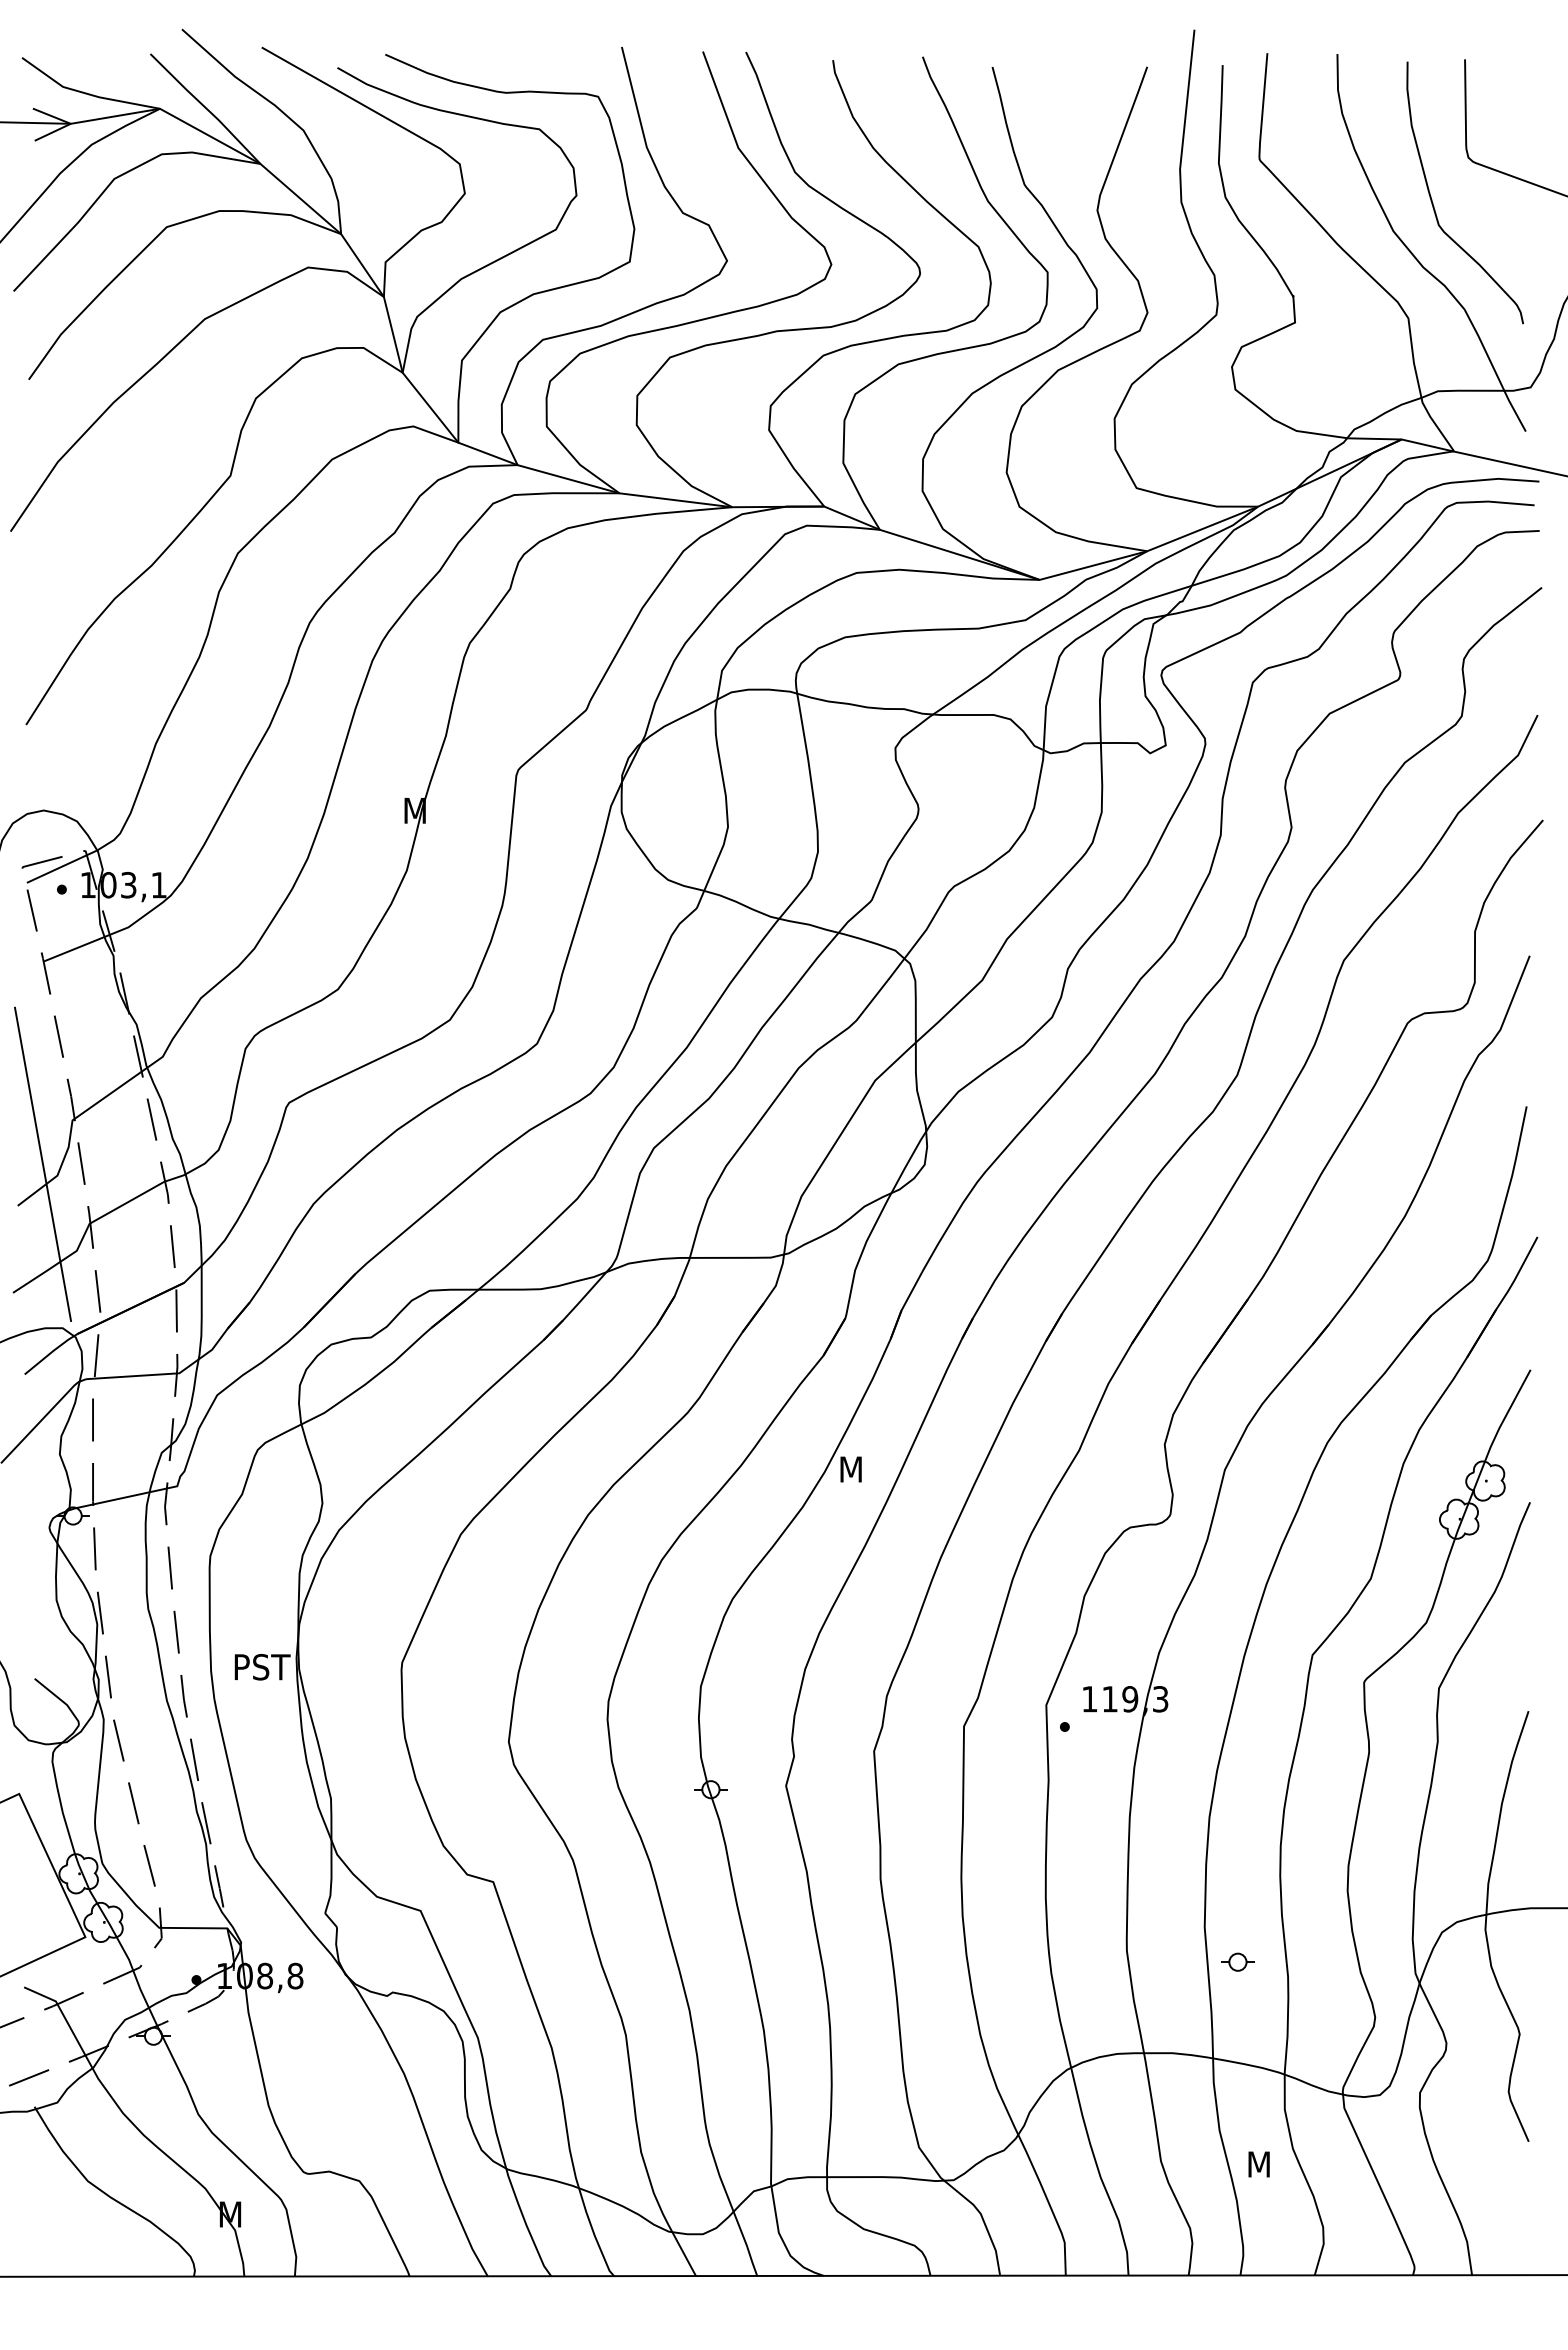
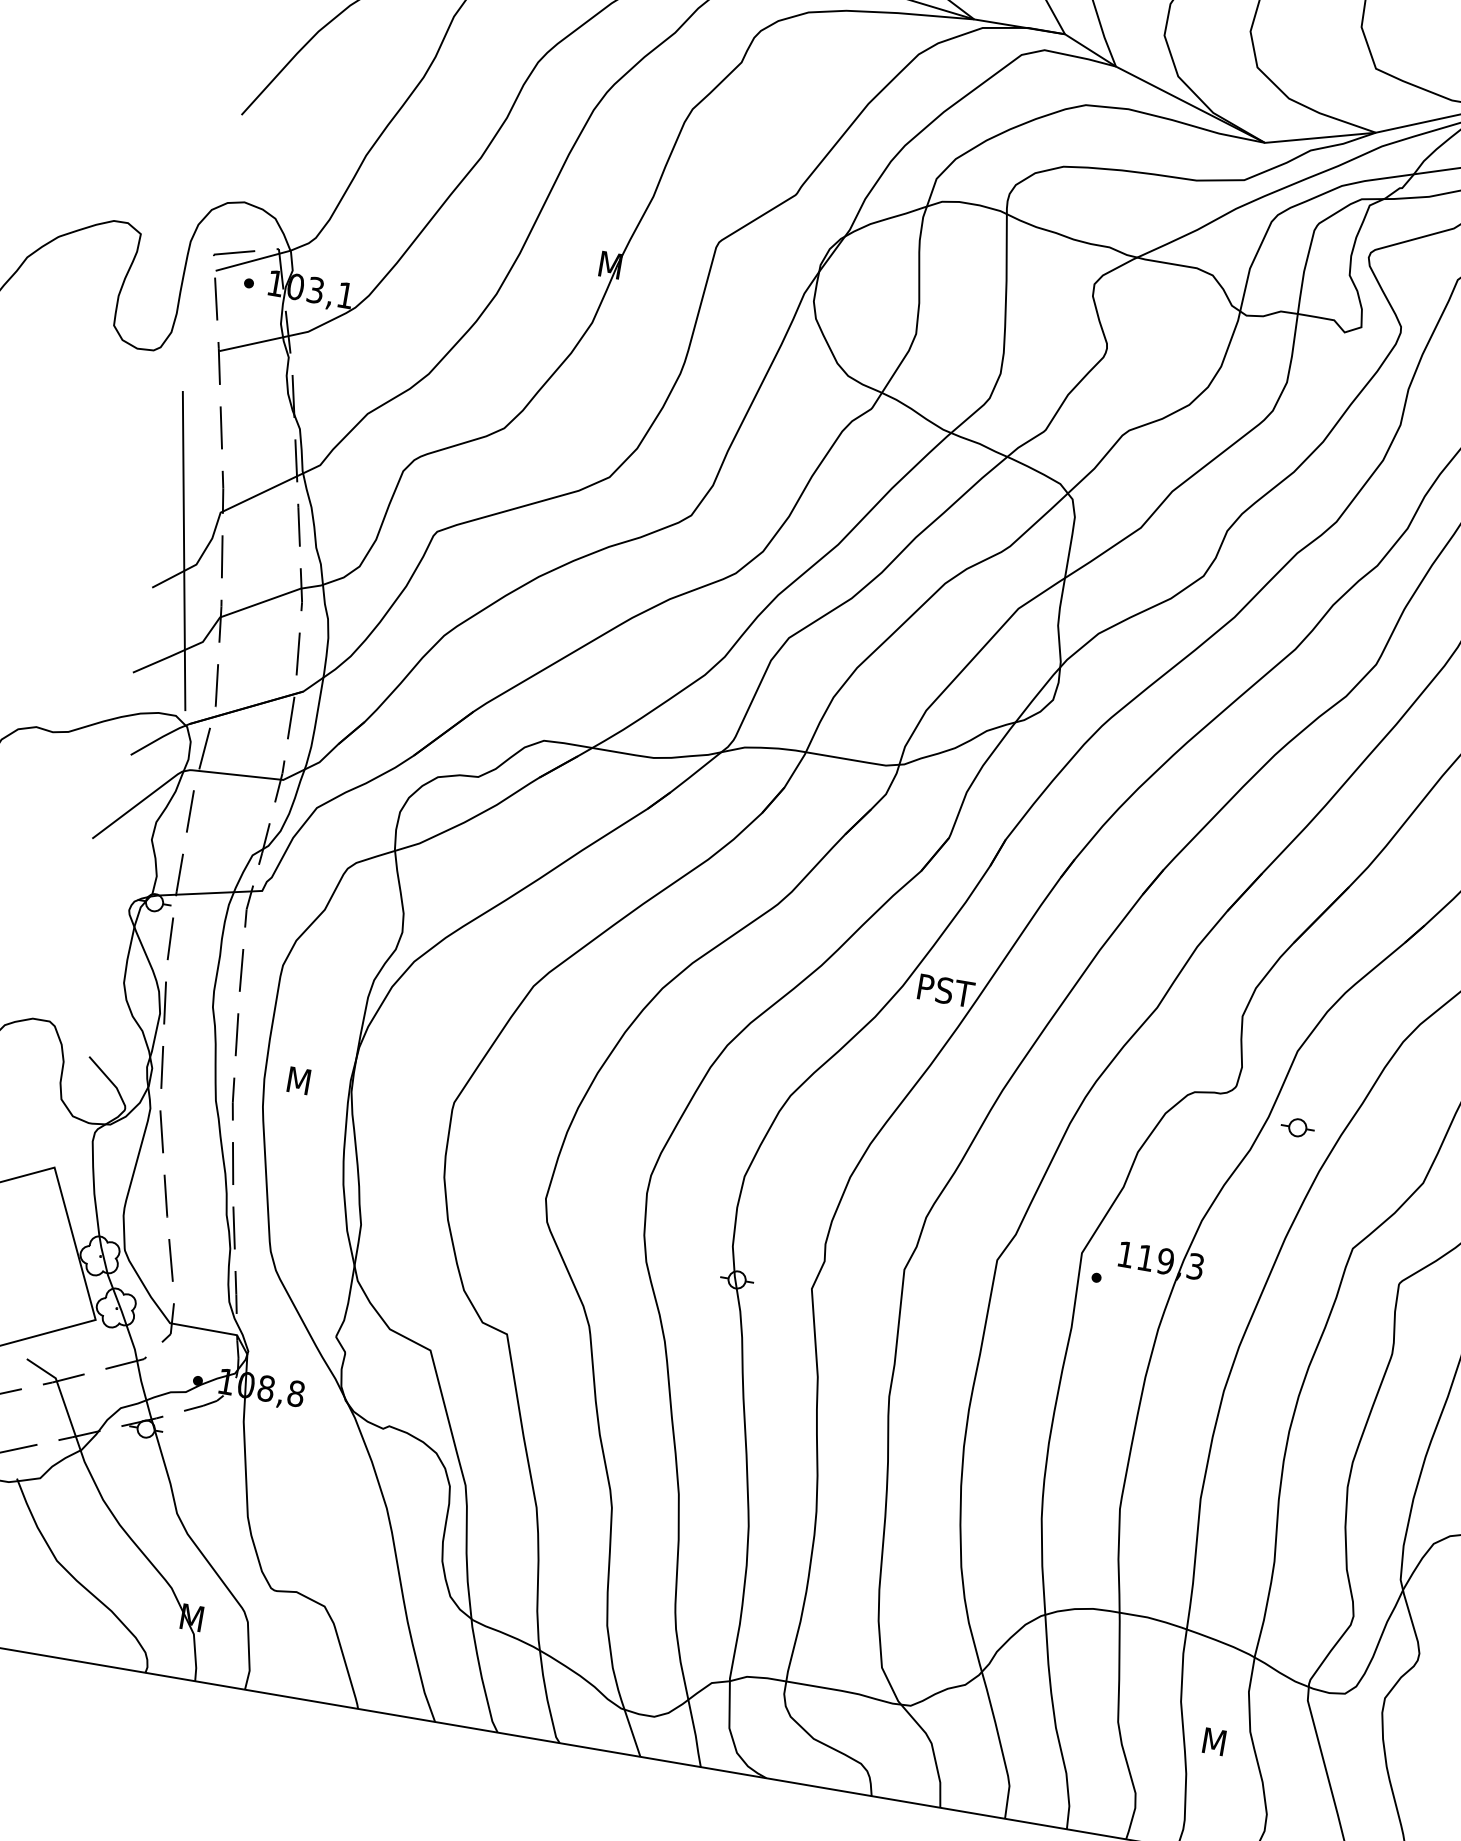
text: (869, 1469) -> (947, 991), M -> PST
text: (263, 1667) -> (316, 1084), PST -> M
part: (1237, 1961) -> (1297, 1127), moved

